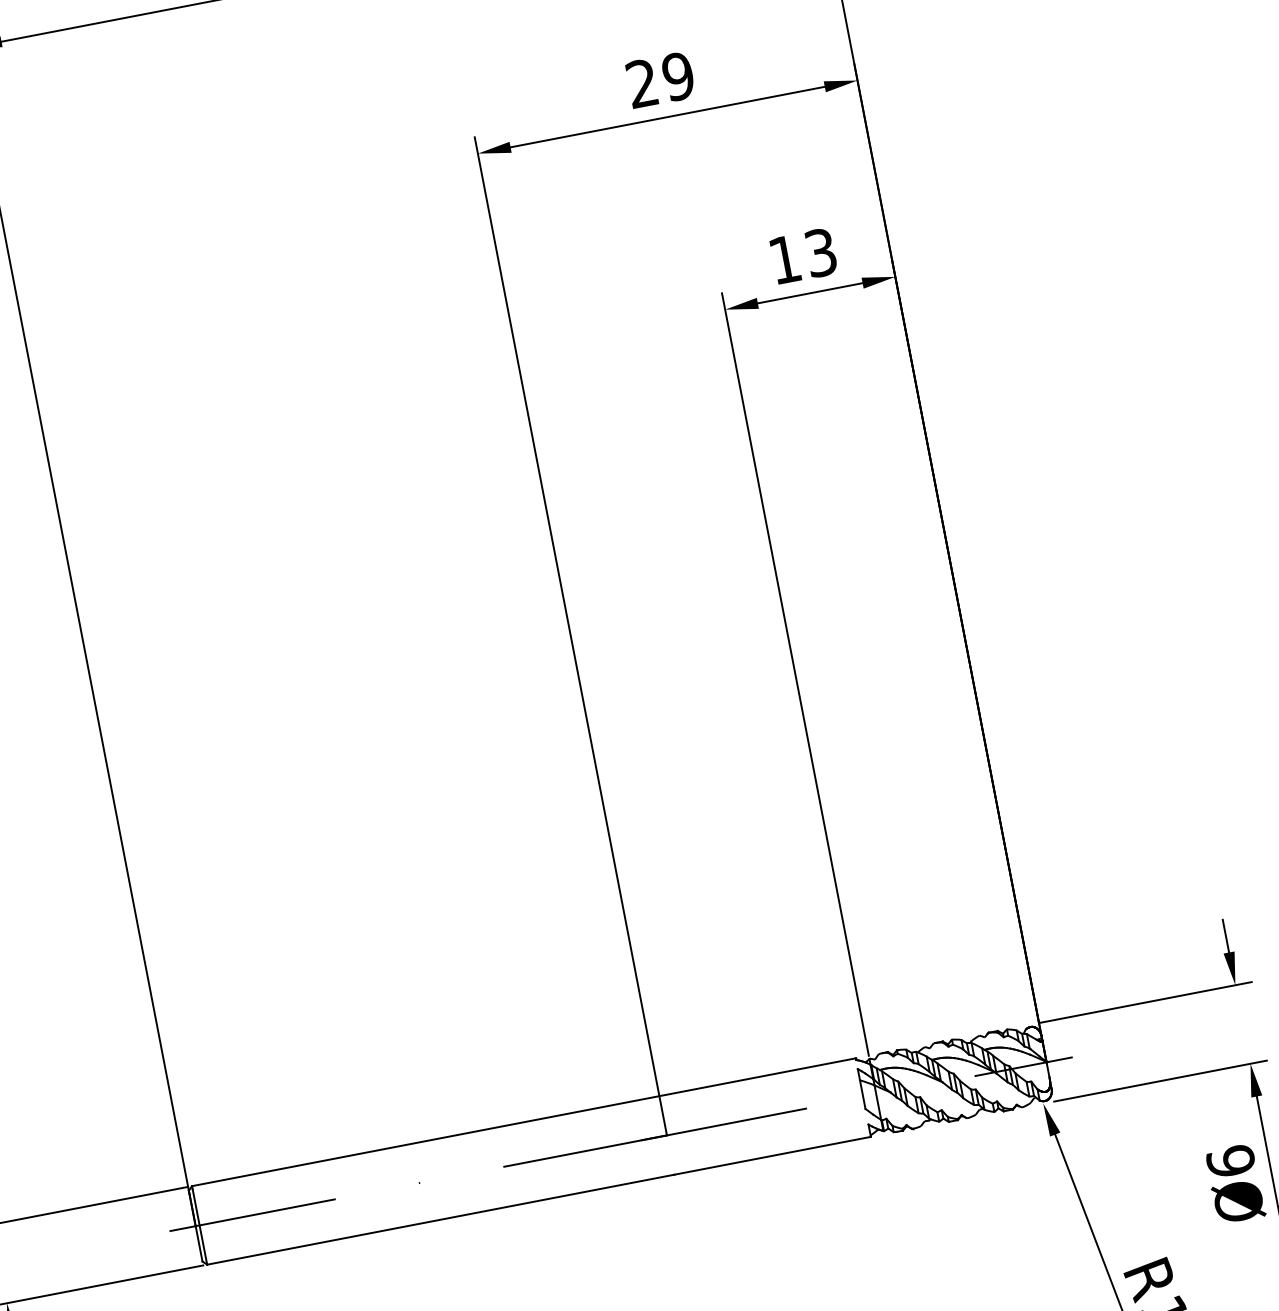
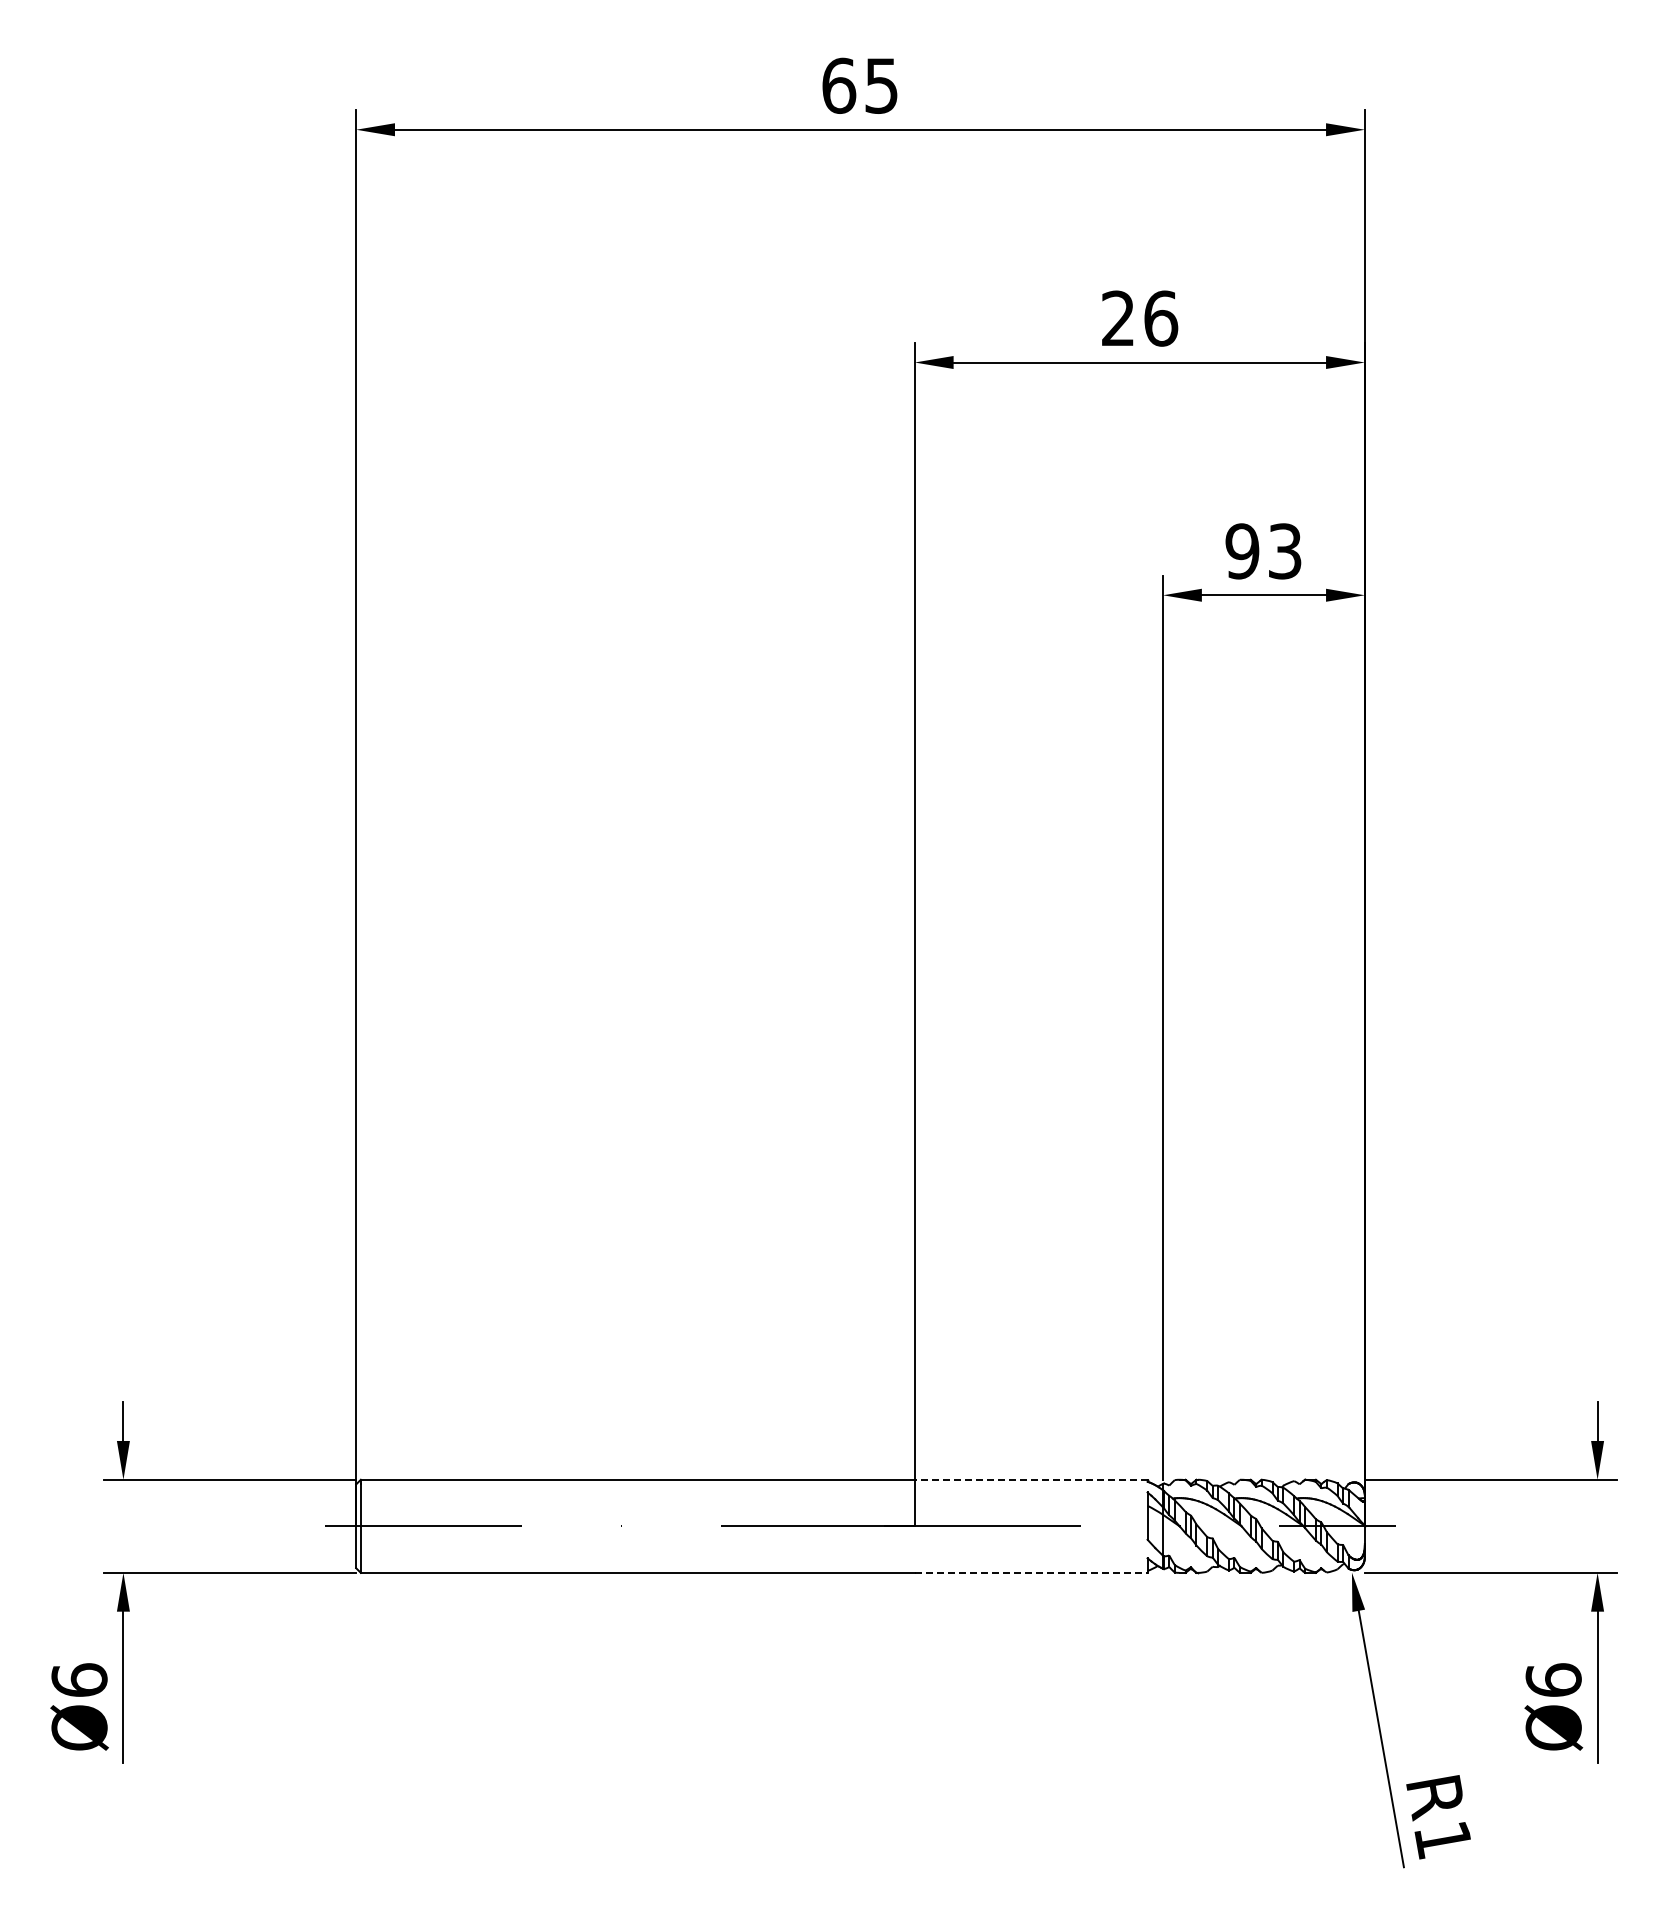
text: (678, 76) -> (1161, 318), 29 -> 26
text: (785, 259) -> (1242, 551), 13 -> 93
line: (756, 1077) -> (1030, 1479), solid -> dashed
line: (772, 1155) -> (1031, 1572), solid -> dashed

